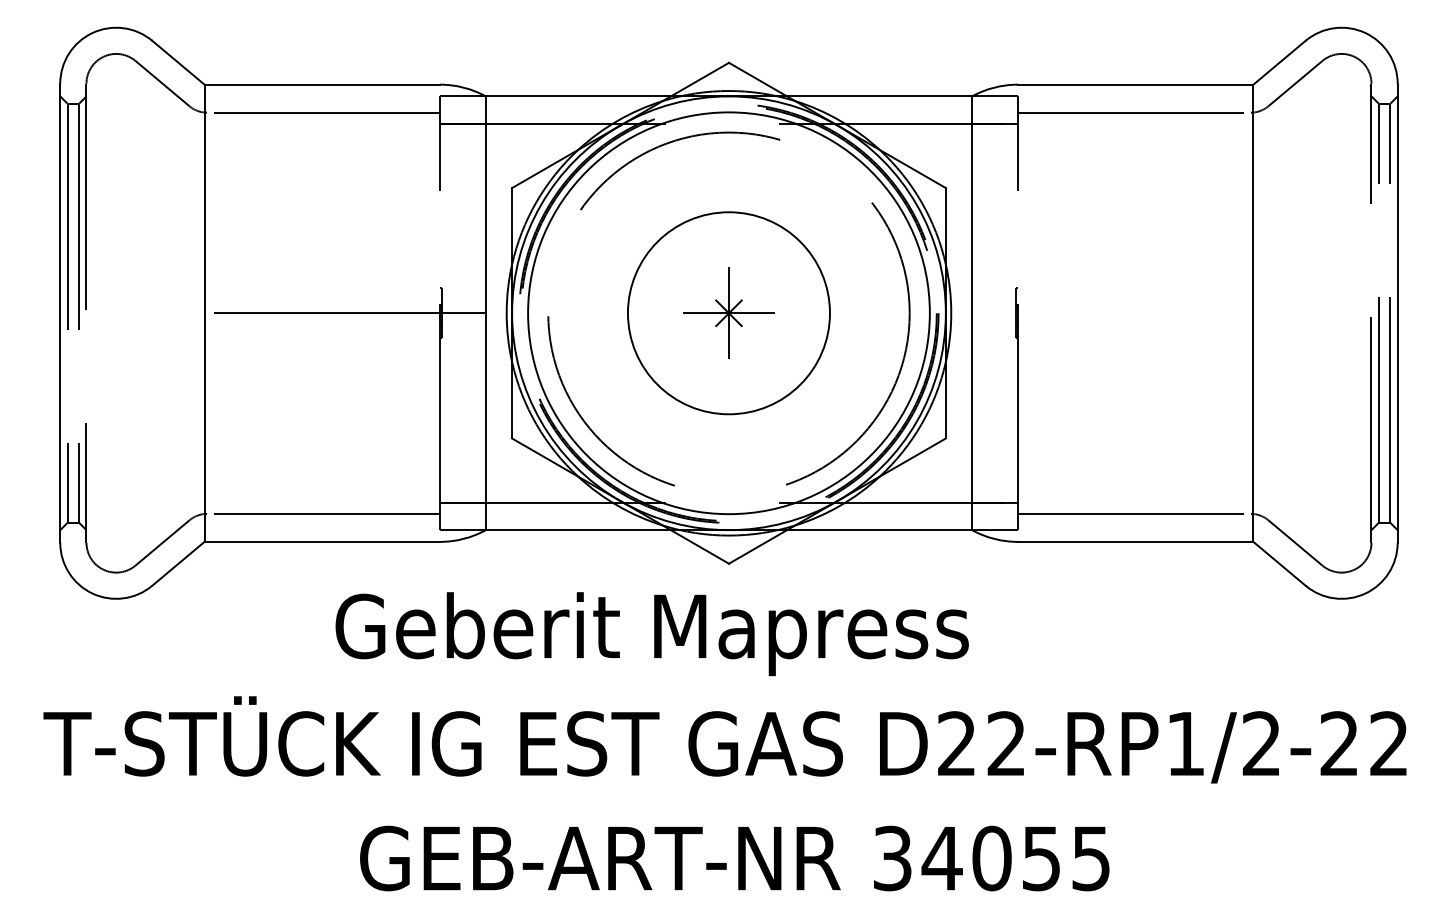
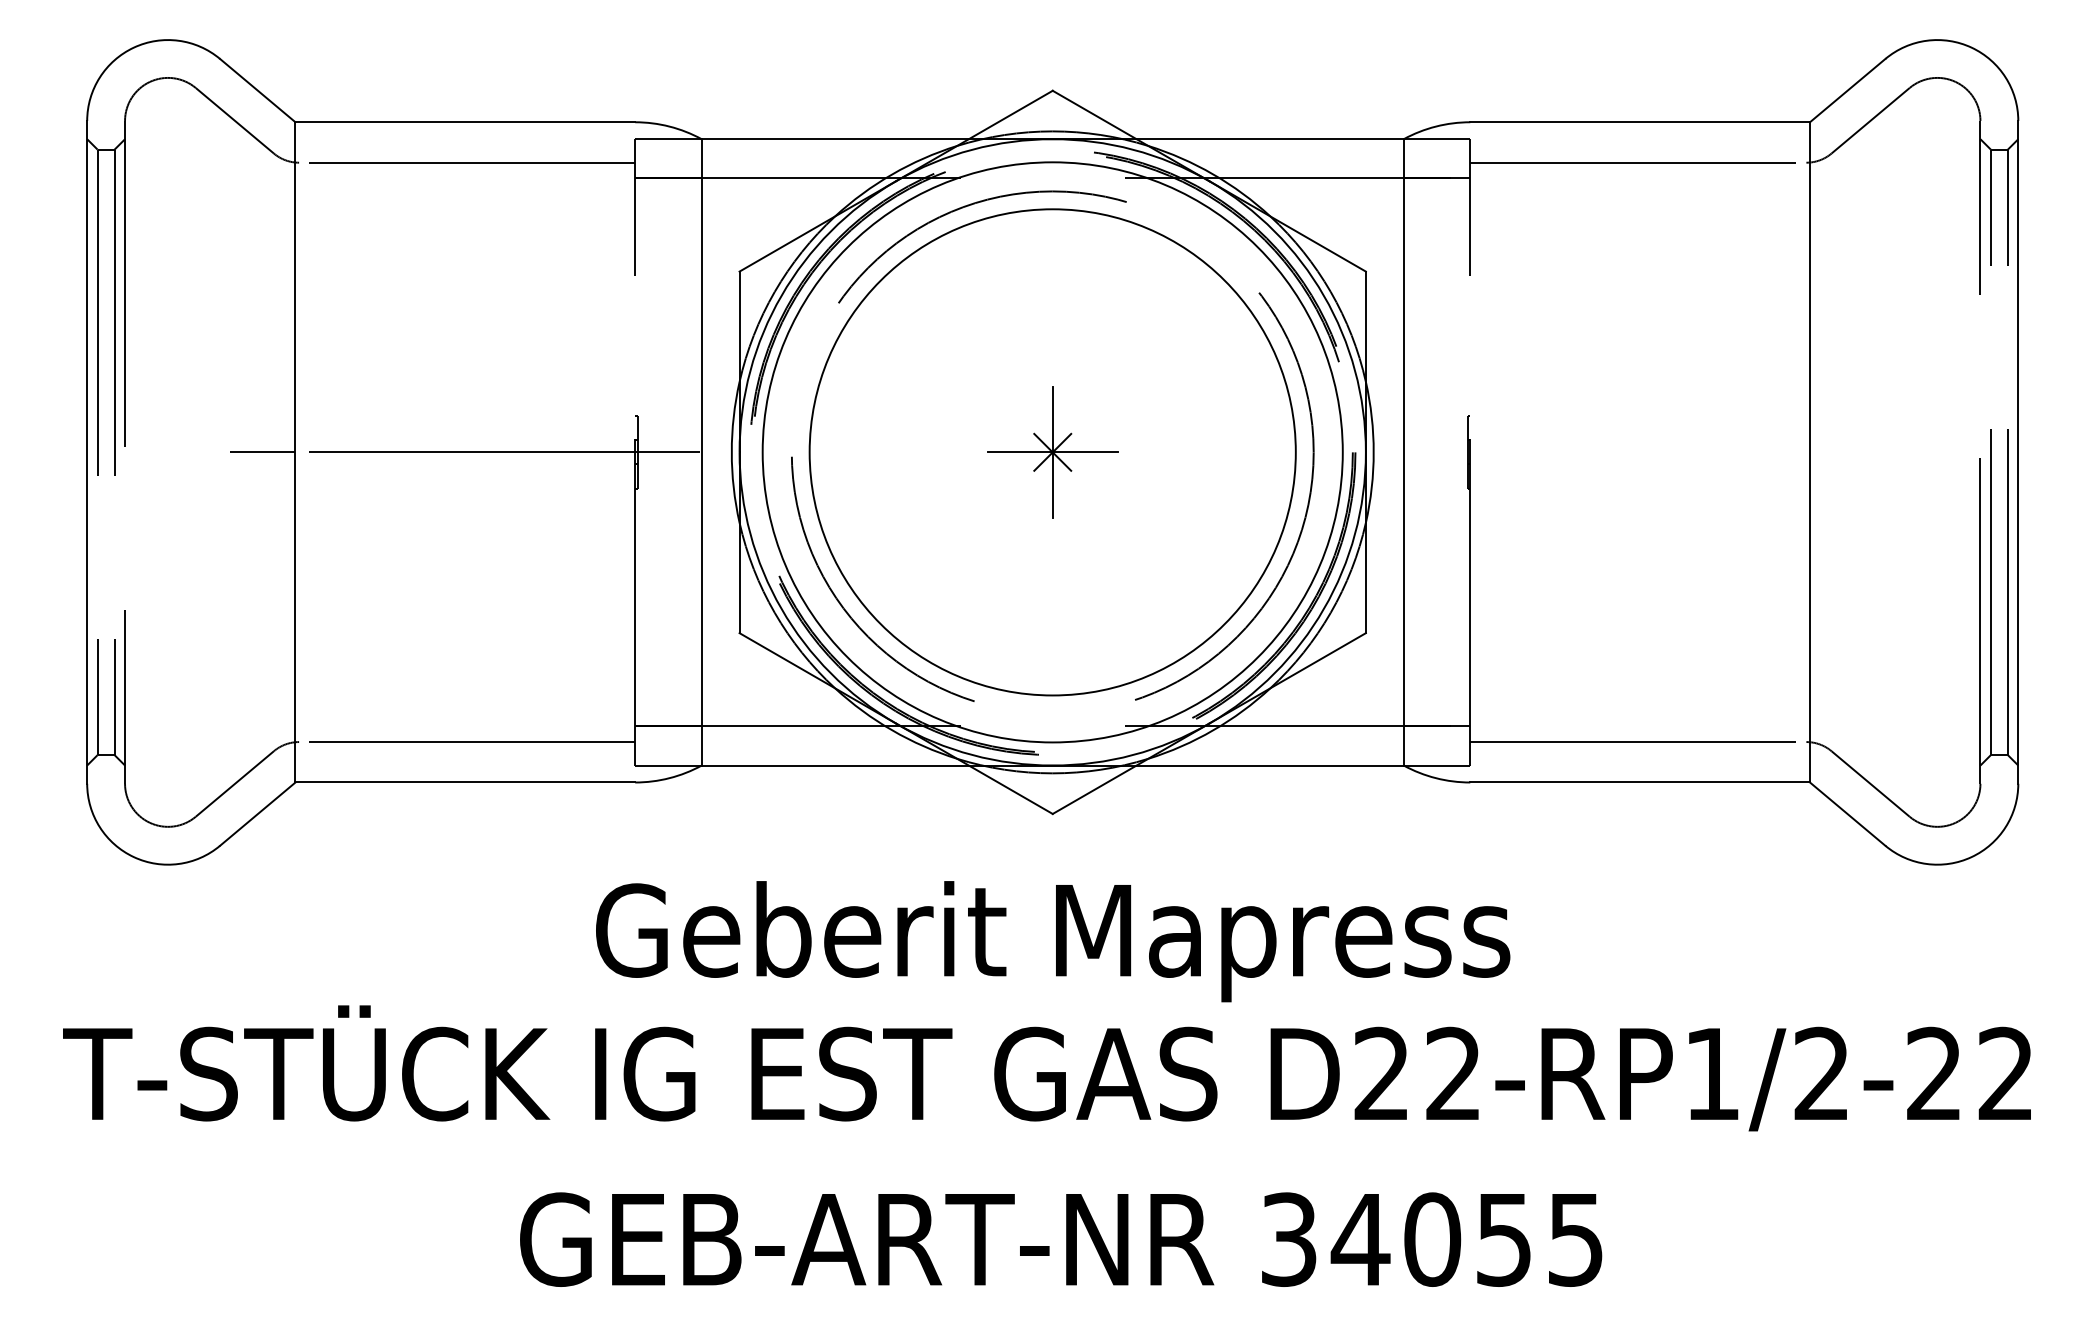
circle: (728, 312) -> (1052, 451), size x1.67
line: (181, 313) -> (262, 452), added
text: (651, 634) -> (1052, 942), moved

